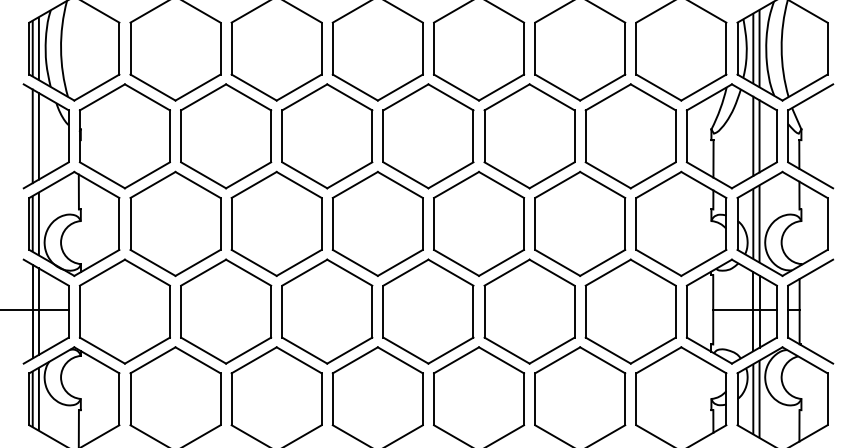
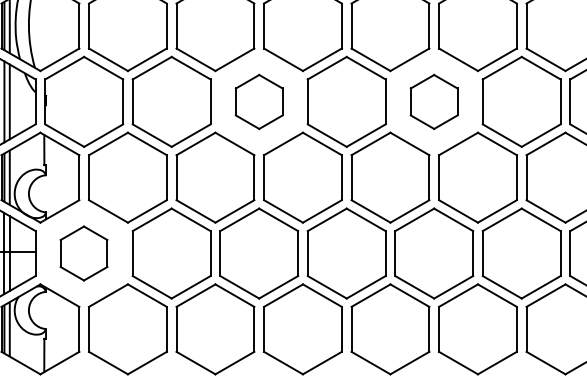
part: (327, 136) -> (259, 102), size x0.6
part: (529, 136) -> (434, 102), size x0.6
part: (124, 311) -> (83, 253), size x0.6

